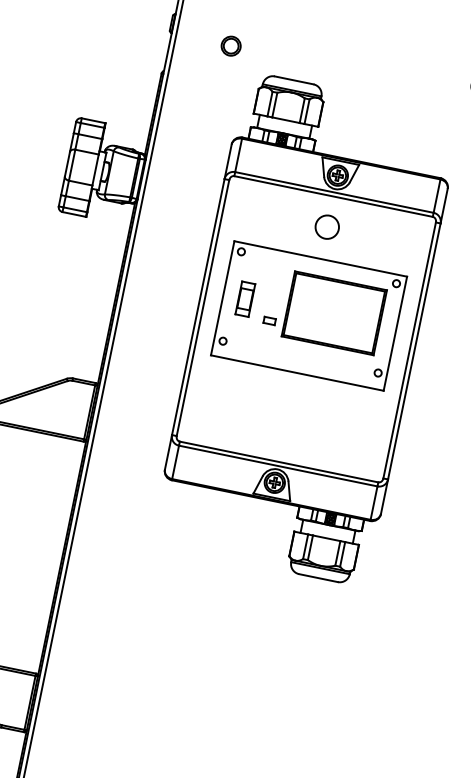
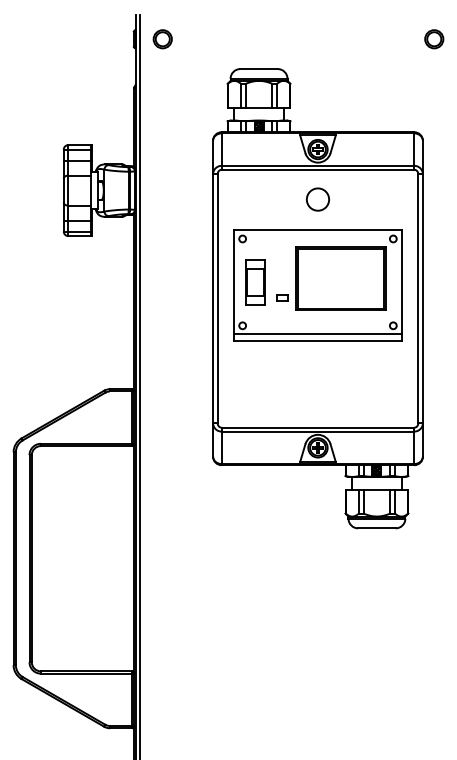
part: (230, 46) -> (162, 39), moved
part: (245, 299) -> (255, 282), size x1.43
line: (298, 365) -> (317, 334), added

